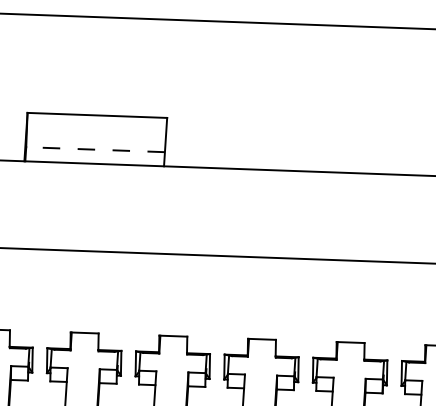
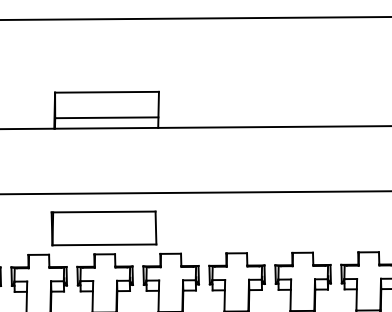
line: (95, 149) -> (106, 117), dashed -> solid
part: (84, 298) -> (103, 228), added

